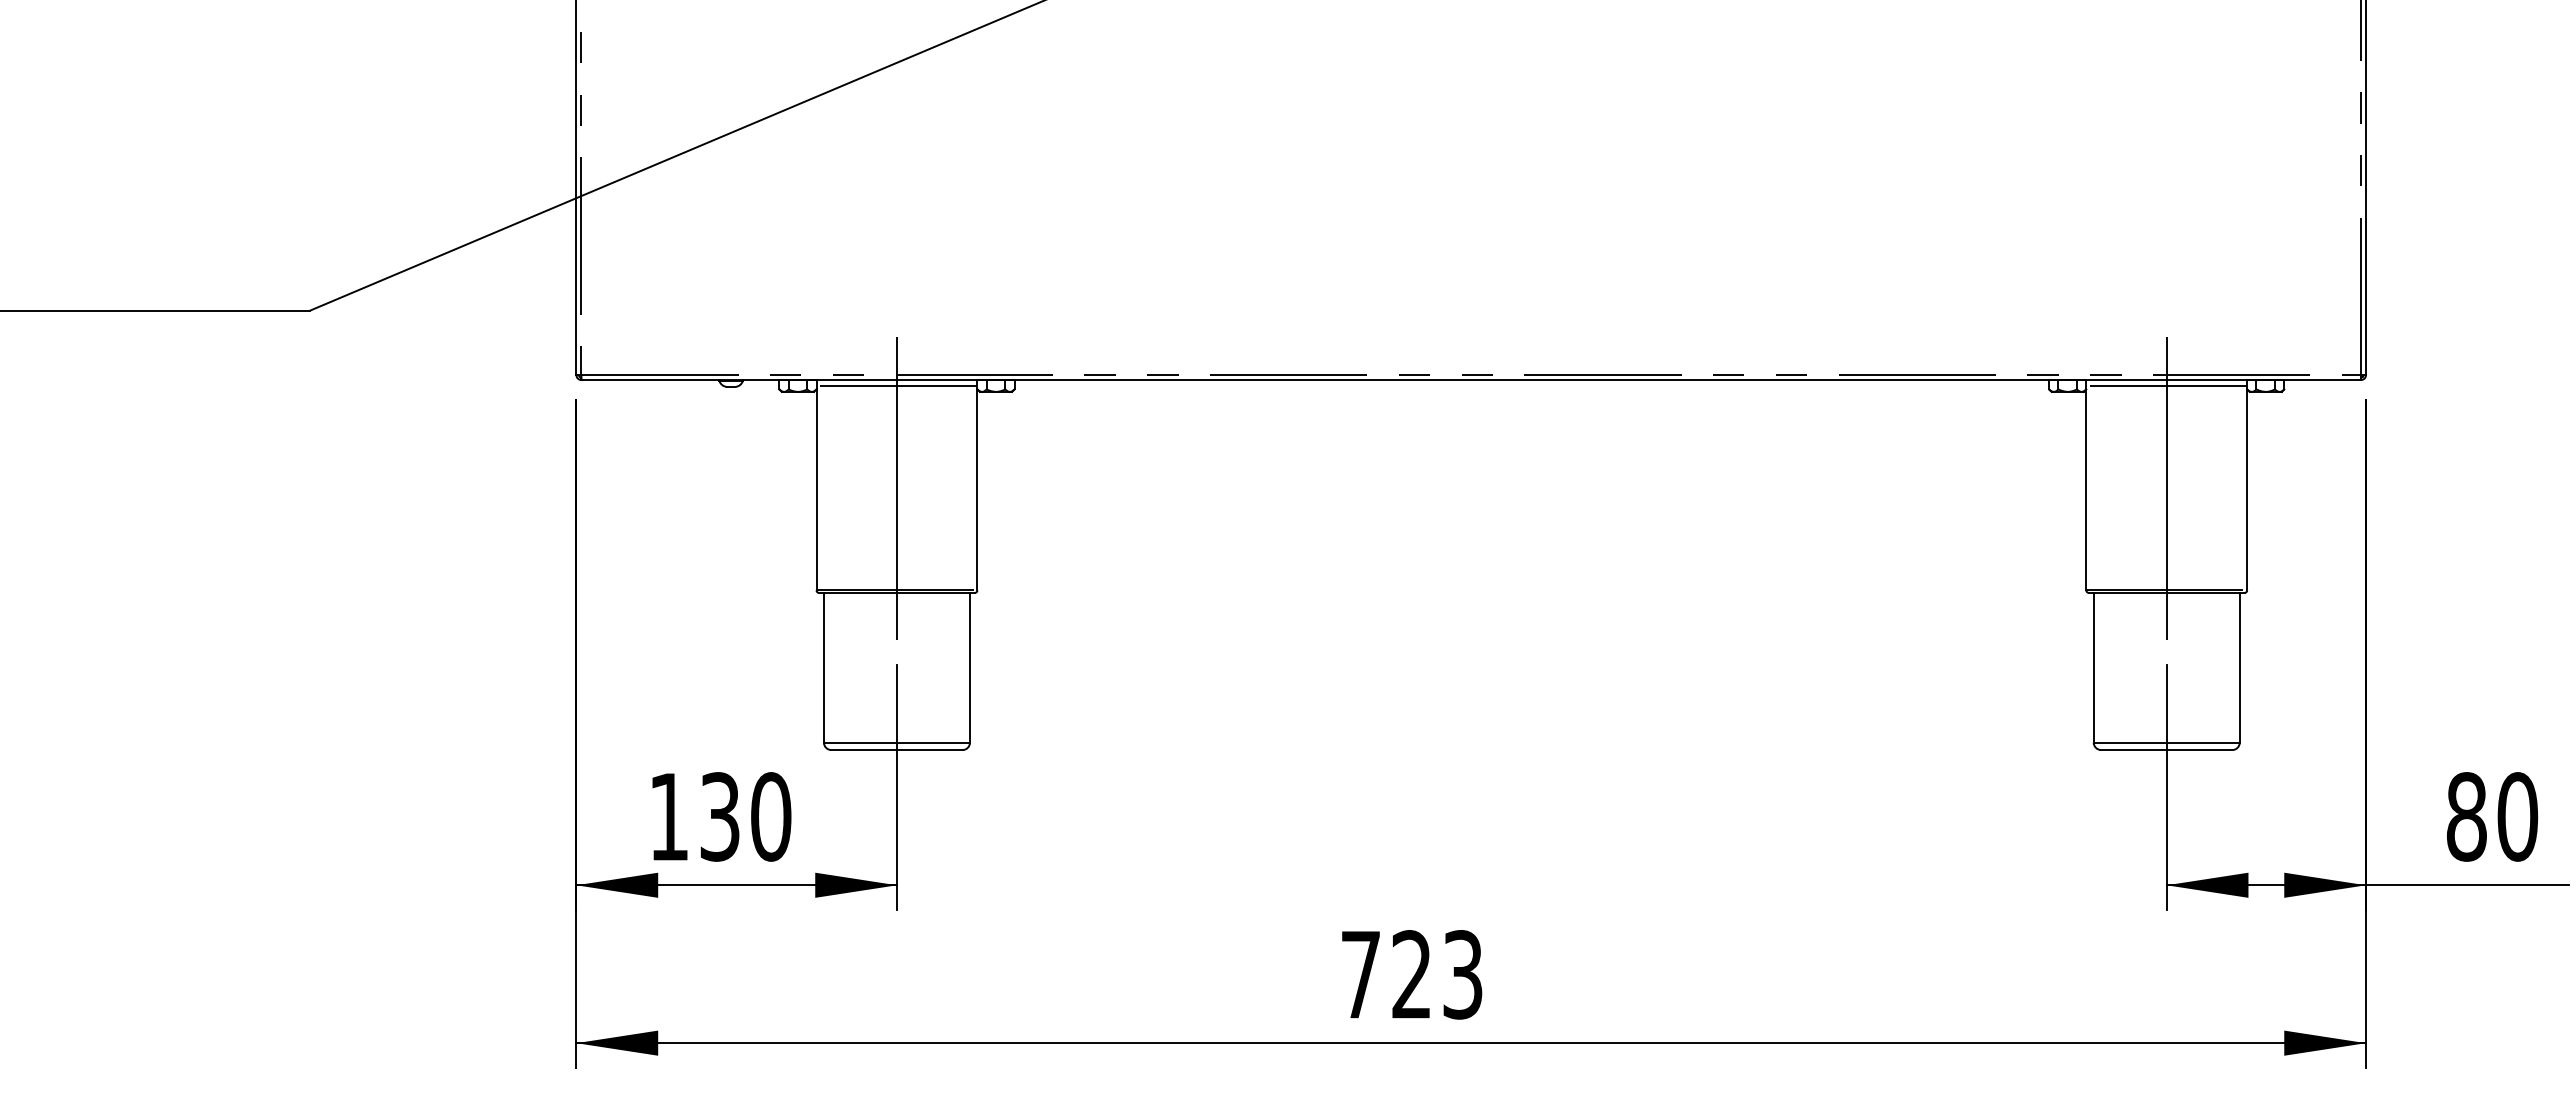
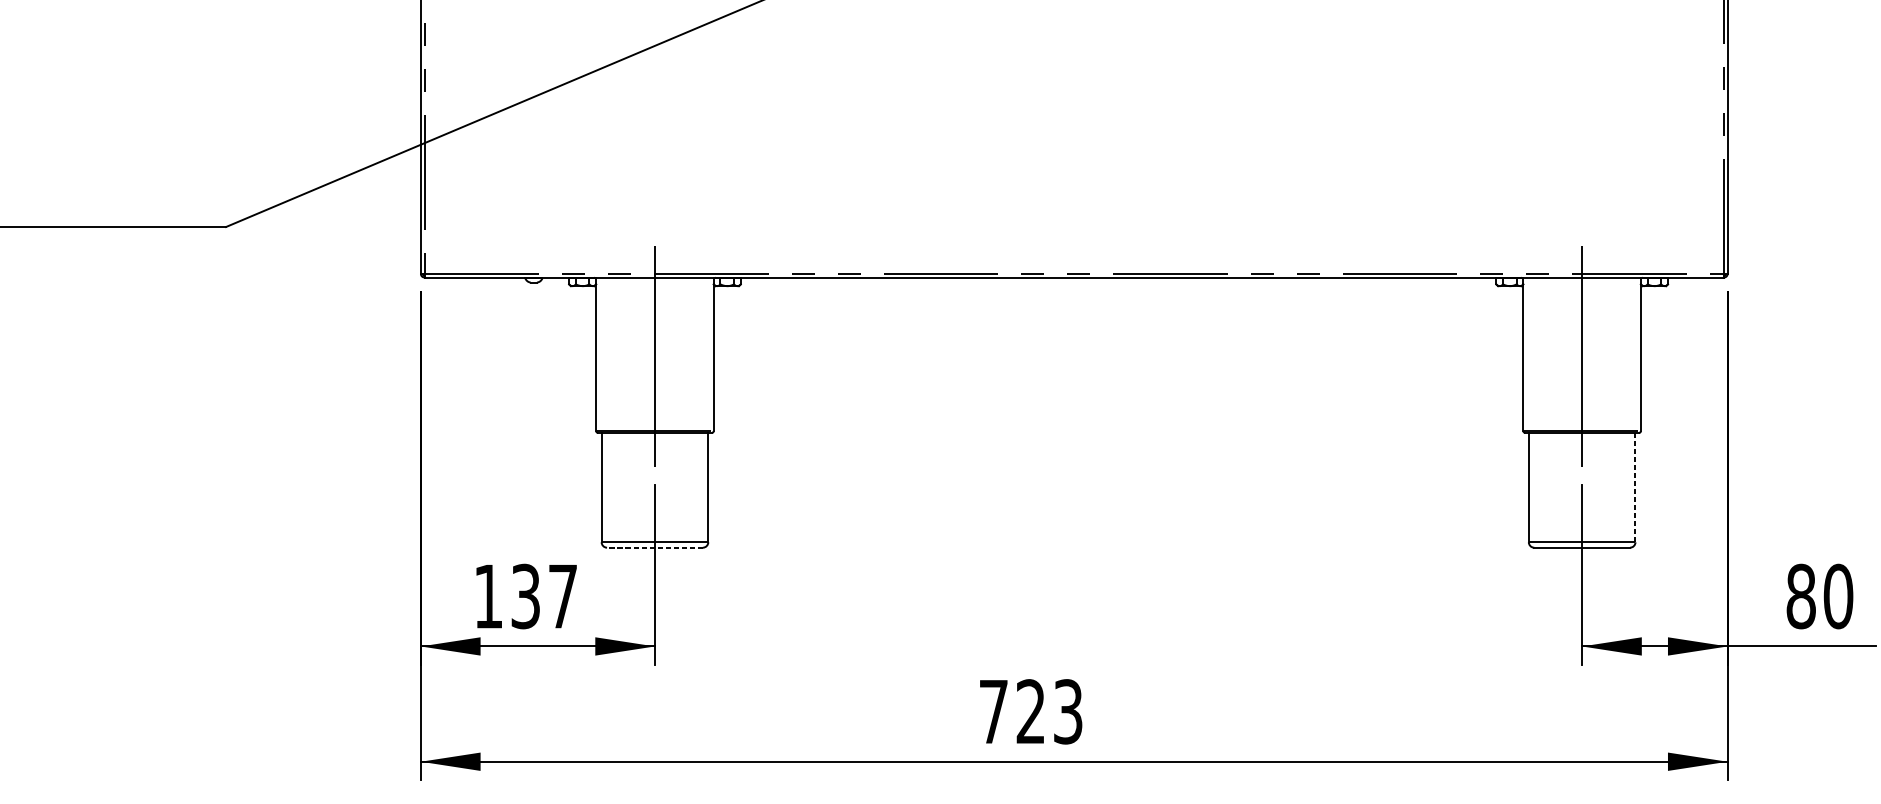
line: (896, 386) -> (654, 282), removed
line: (2166, 386) -> (1581, 282), removed
line: (2239, 667) -> (1635, 487), solid -> dashed
line: (896, 750) -> (654, 548), solid -> dashed
text: (771, 816) -> (563, 596), 130 -> 137

